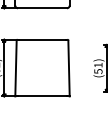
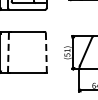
line: (16, 67) -> (8, 52), solid -> dashed
line: (69, 67) -> (46, 52), solid -> dashed

